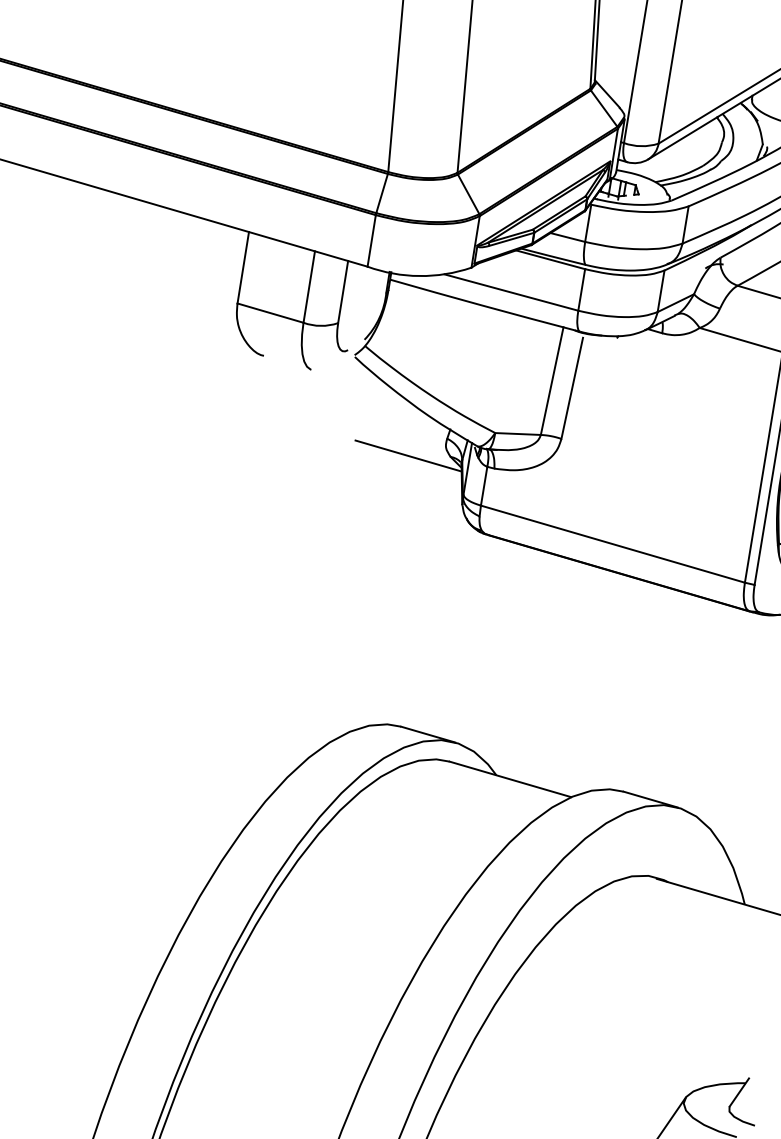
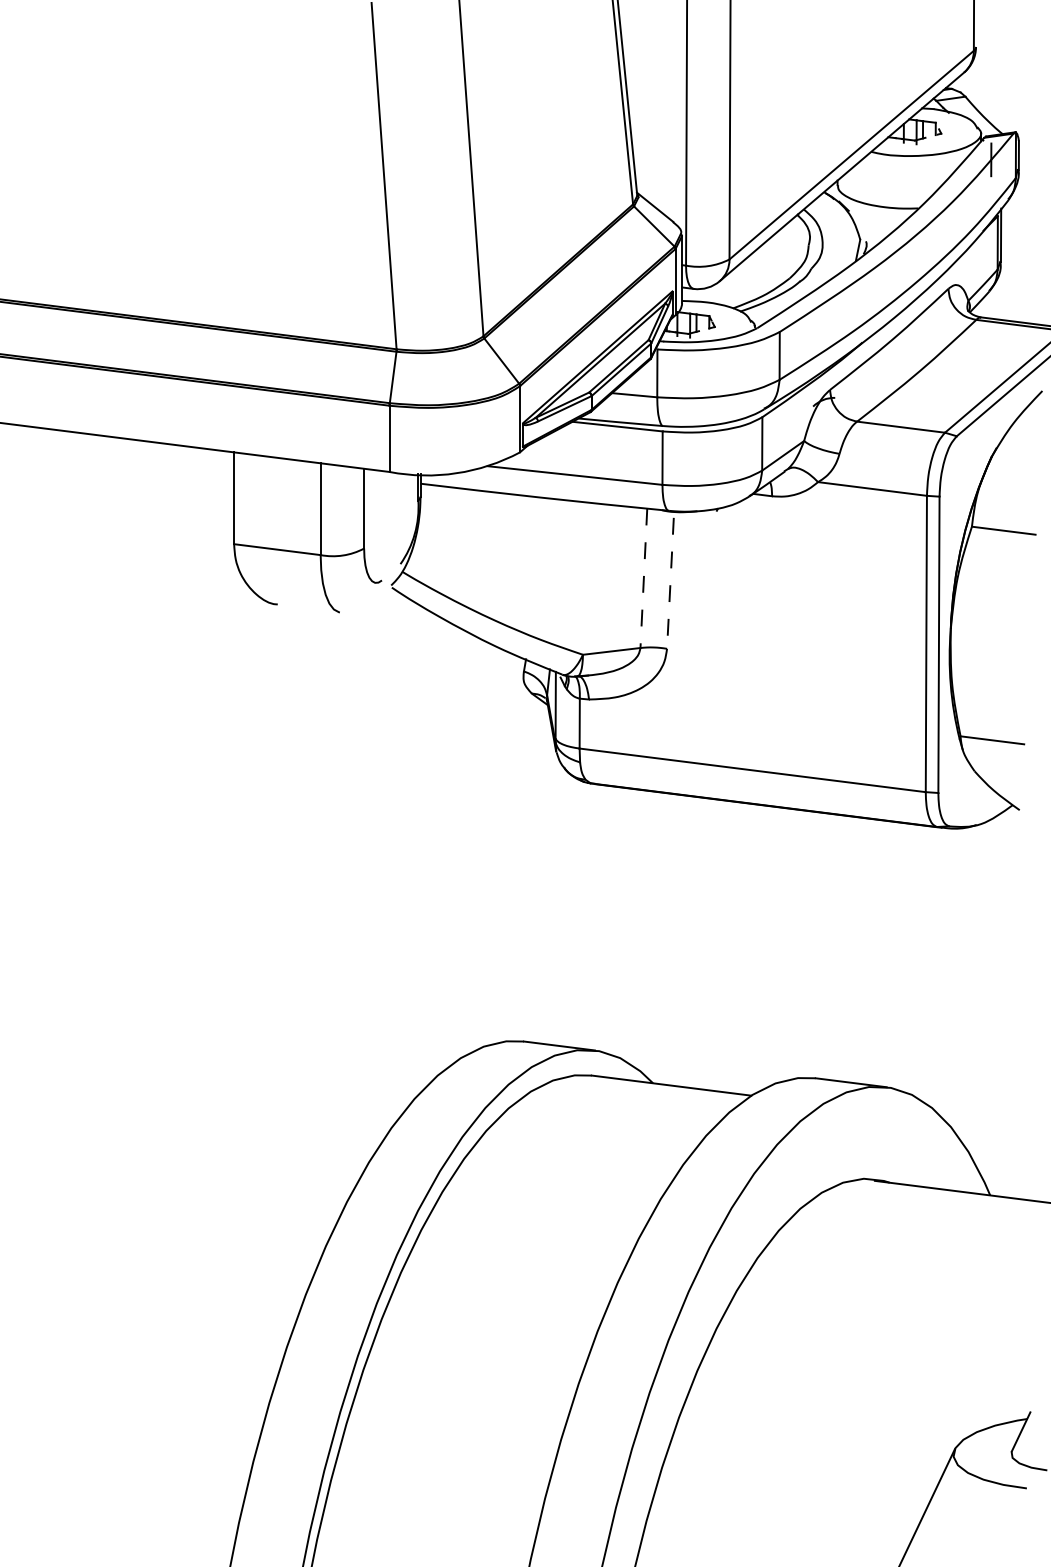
line: (551, 381) -> (643, 578), solid -> dashed
line: (572, 388) -> (670, 583), solid -> dashed
line: (408, 455) -> (478, 700), removed

